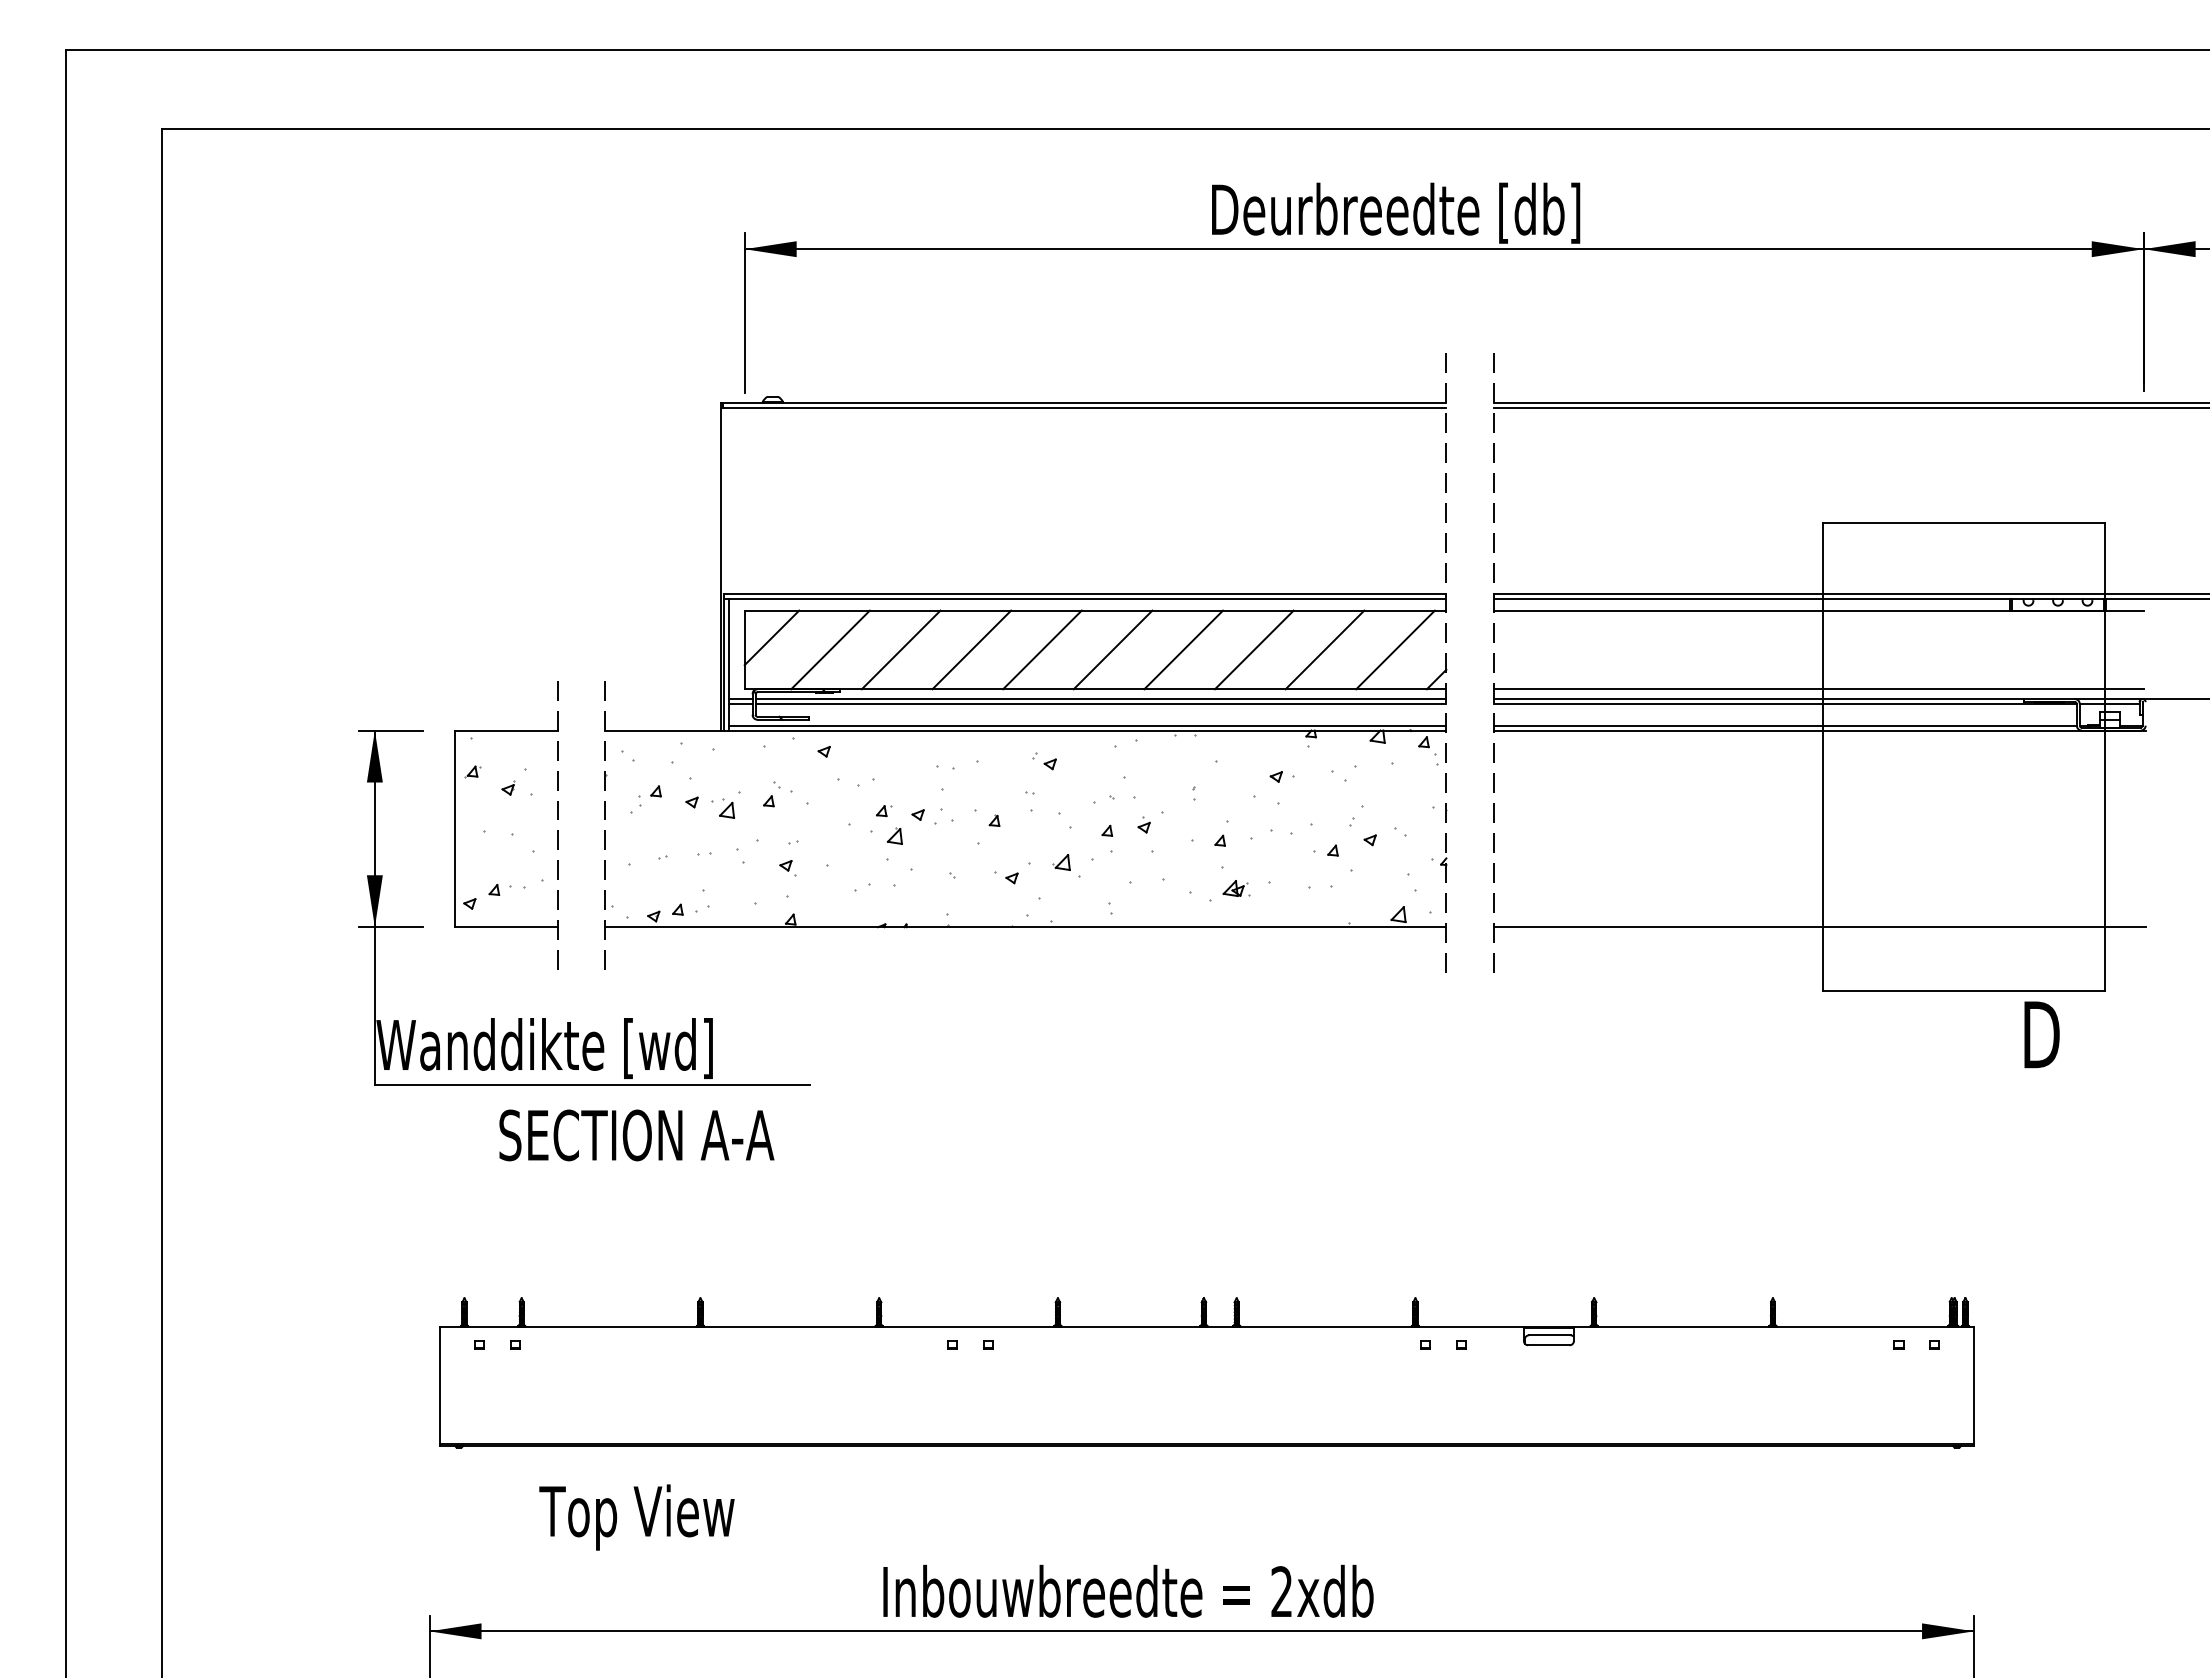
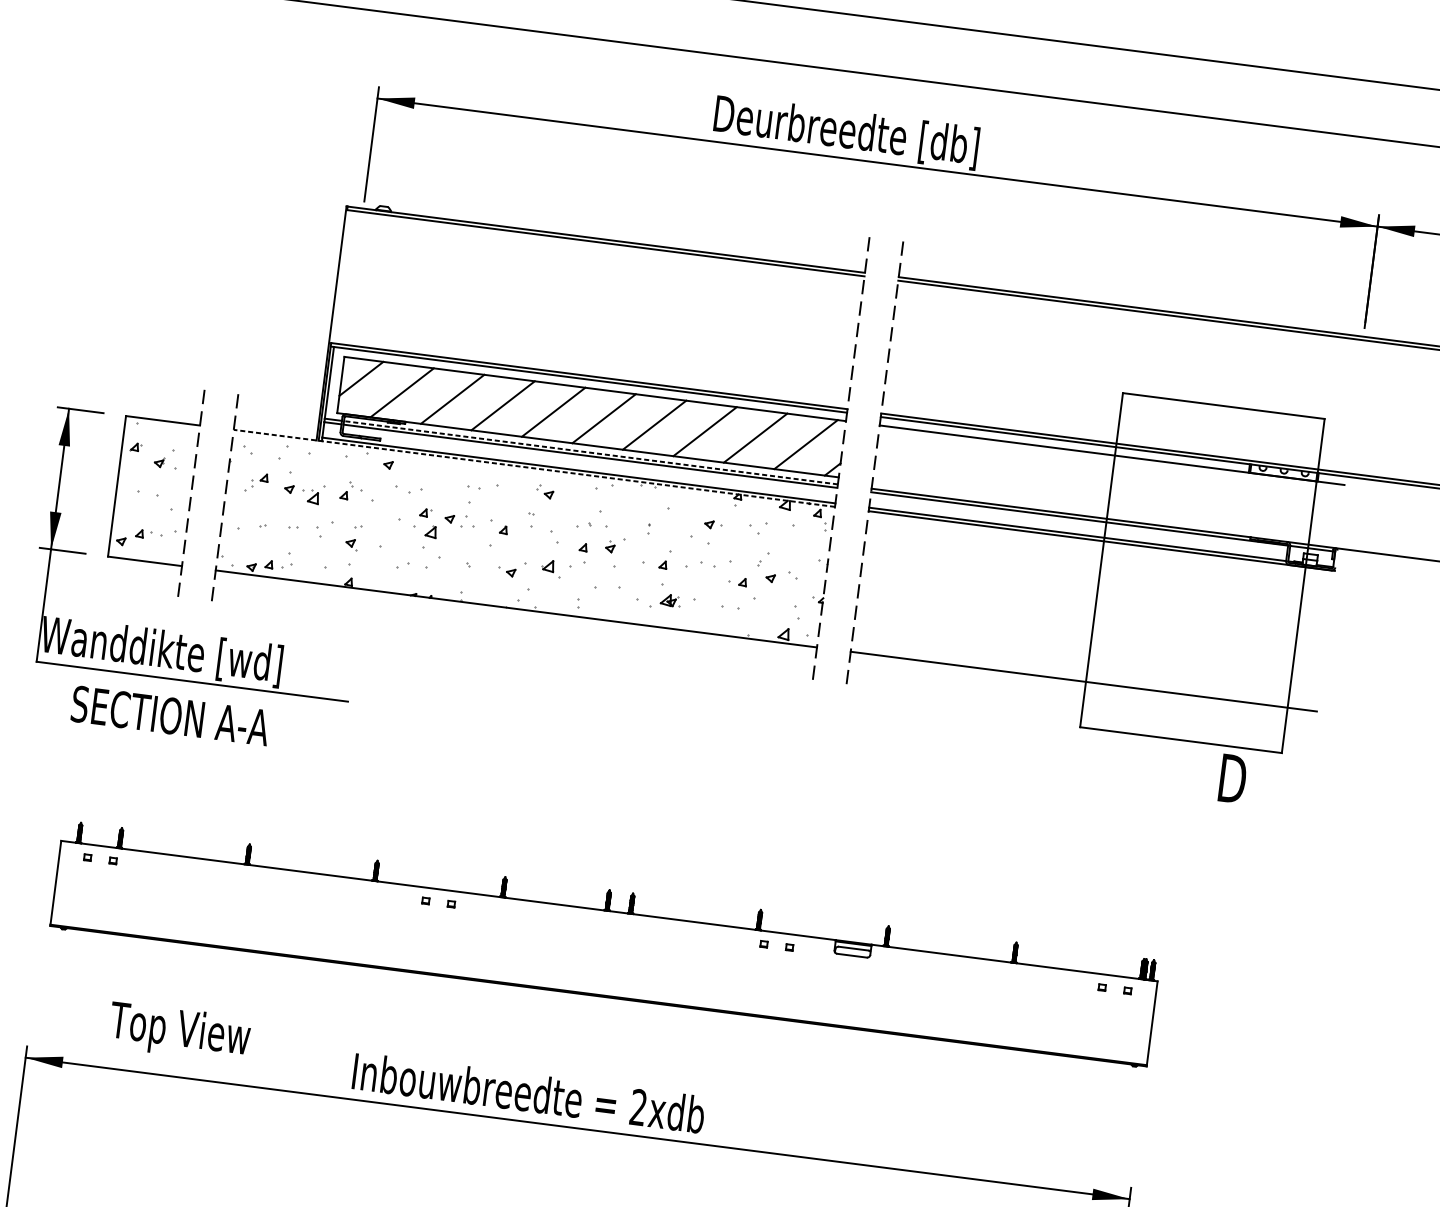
line: (1818, 689) -> (1104, 511), removed
line: (1100, 699) -> (590, 453), solid -> dashed
line: (1025, 730) -> (534, 468), solid -> dashed
text: (636, 1135) -> (170, 715), moved
text: (636, 1517) -> (179, 1032), moved

